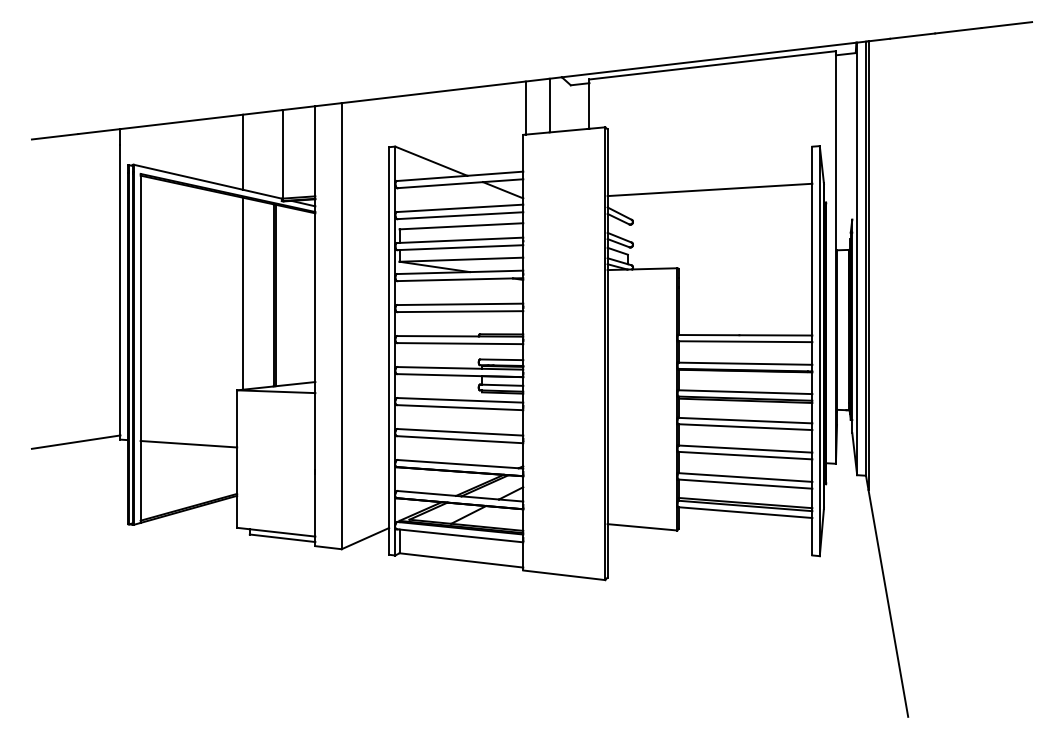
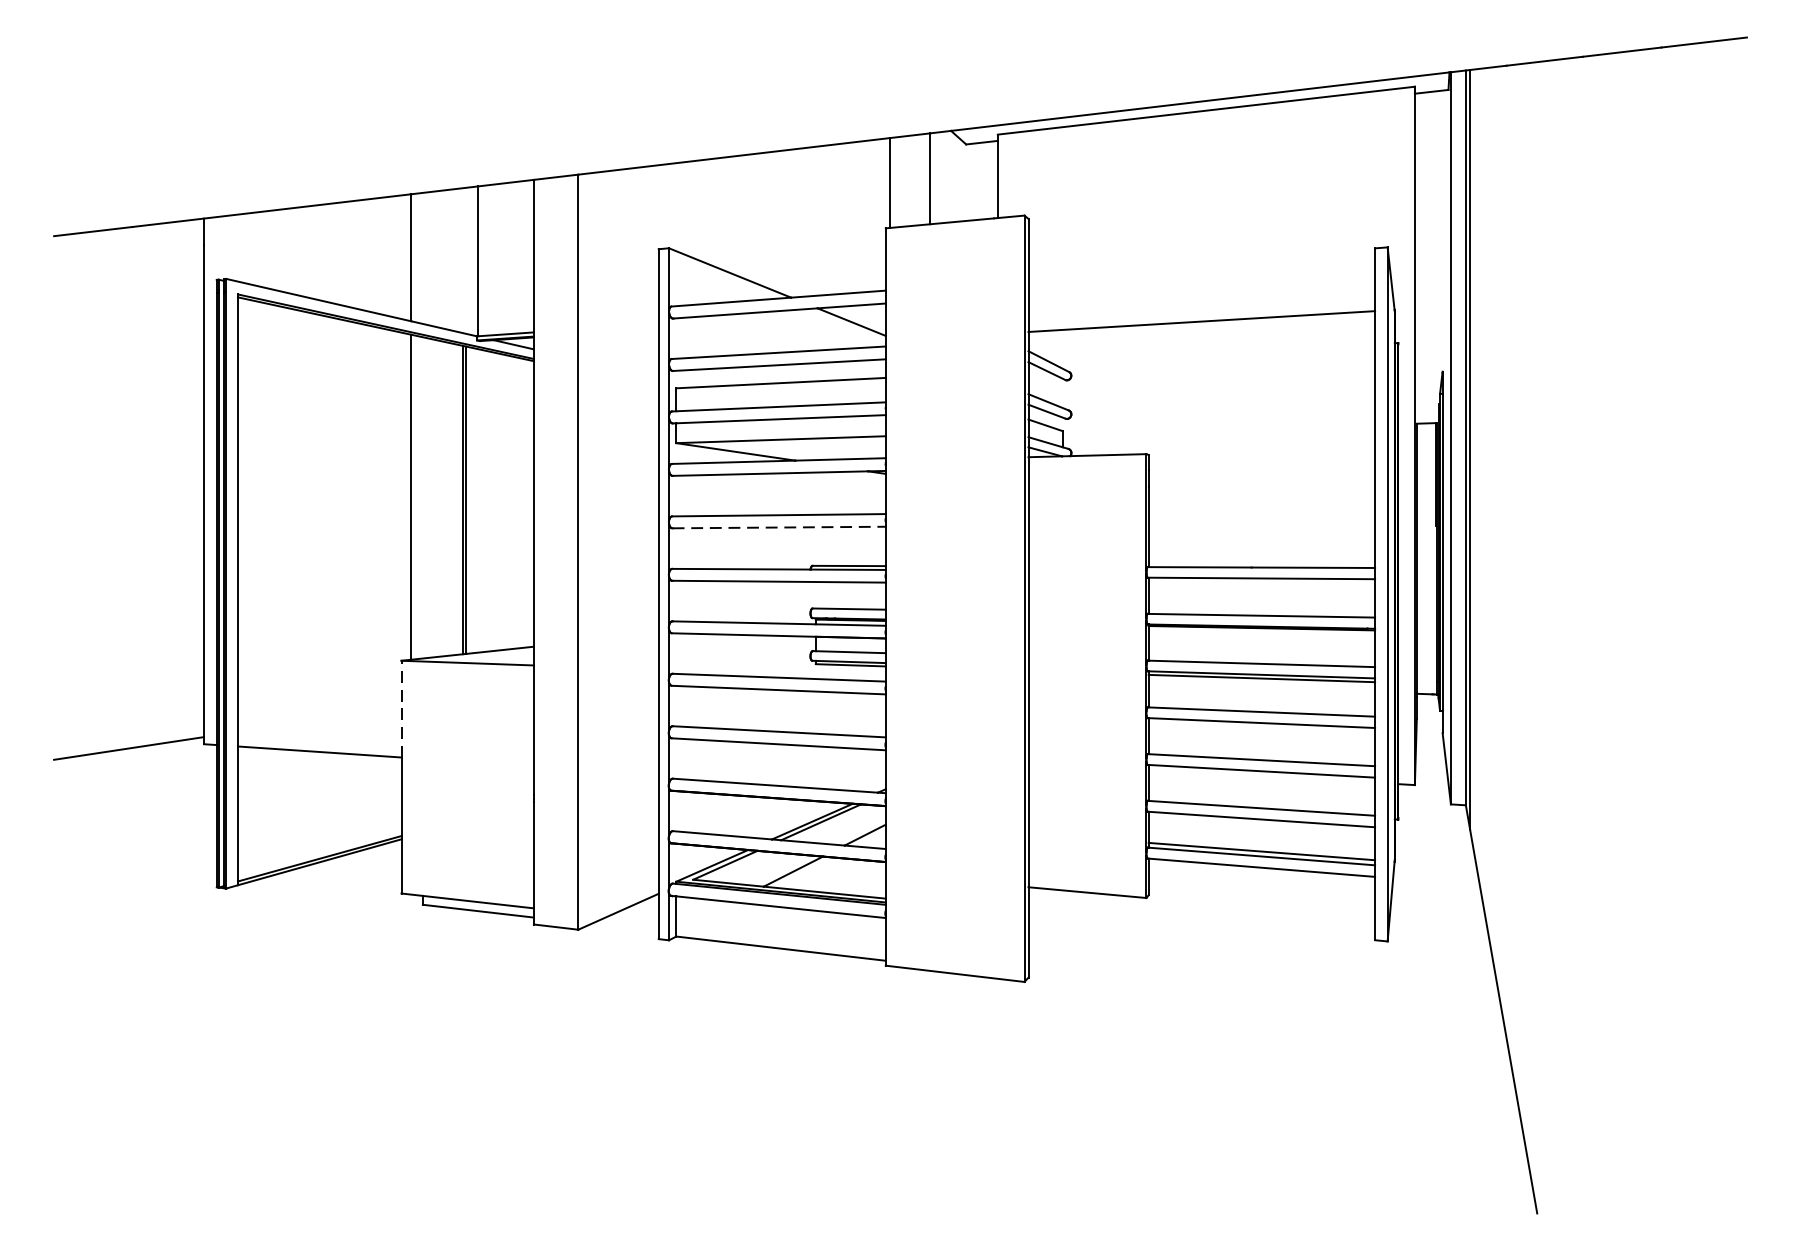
line: (460, 311) -> (779, 527), solid -> dashed
line: (237, 418) -> (402, 708), solid -> dashed

